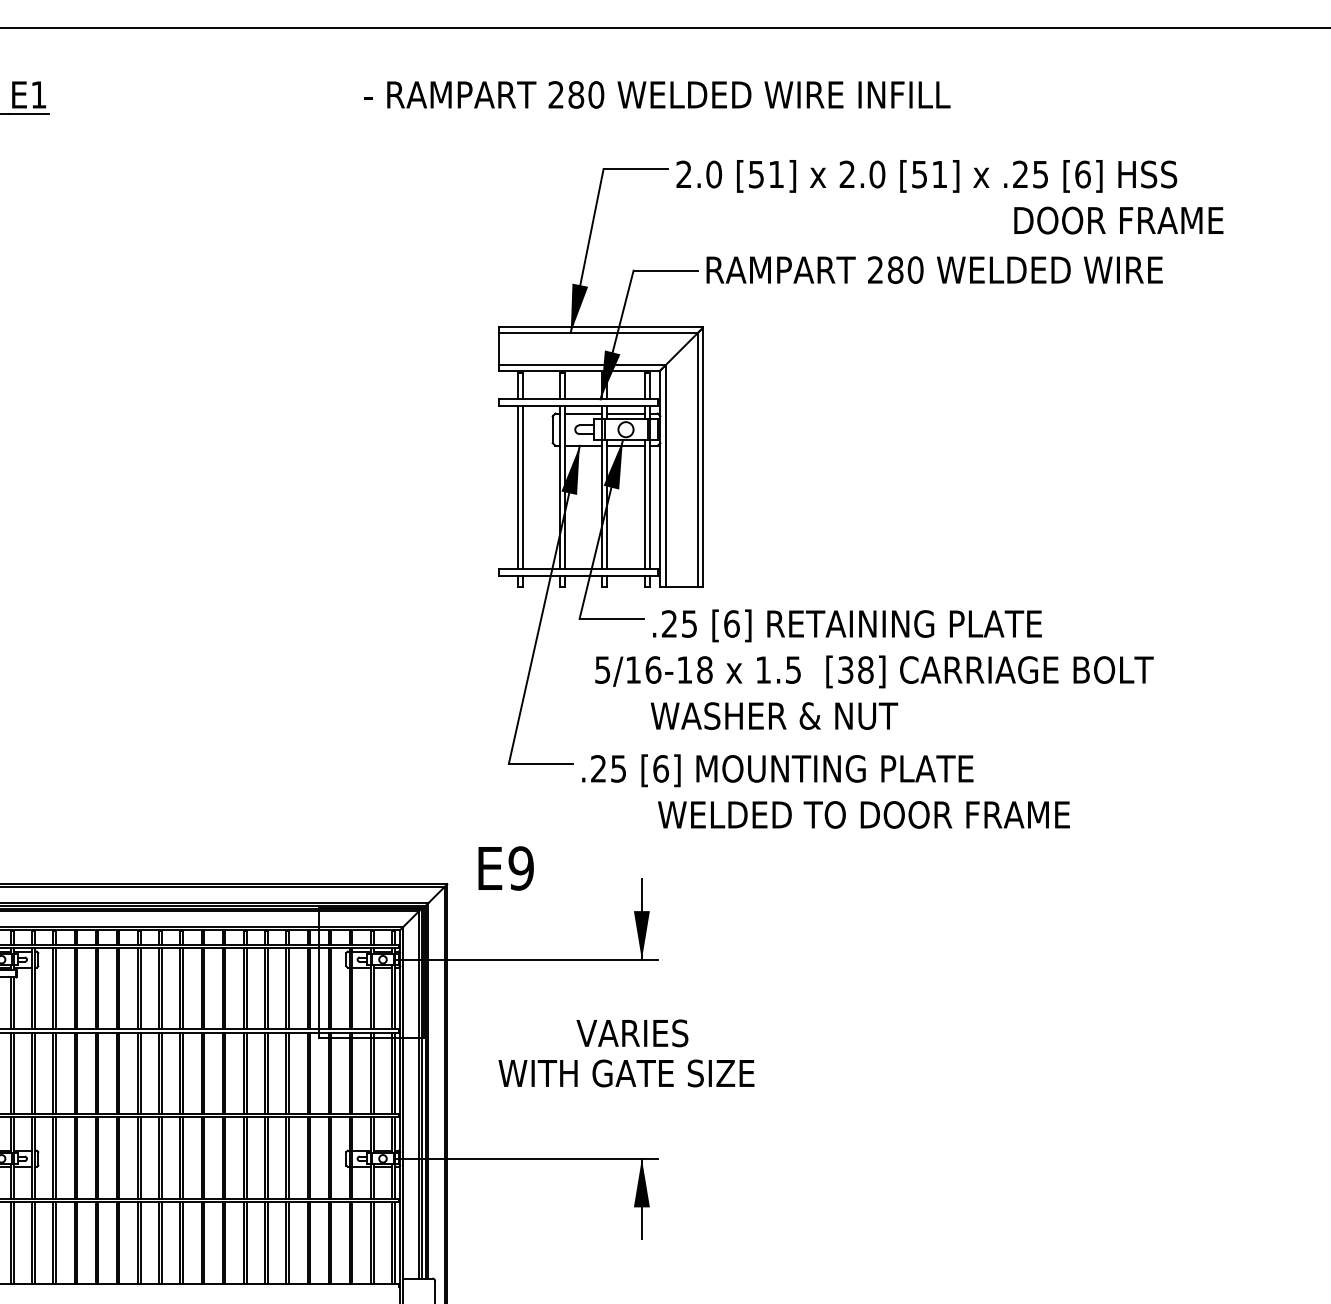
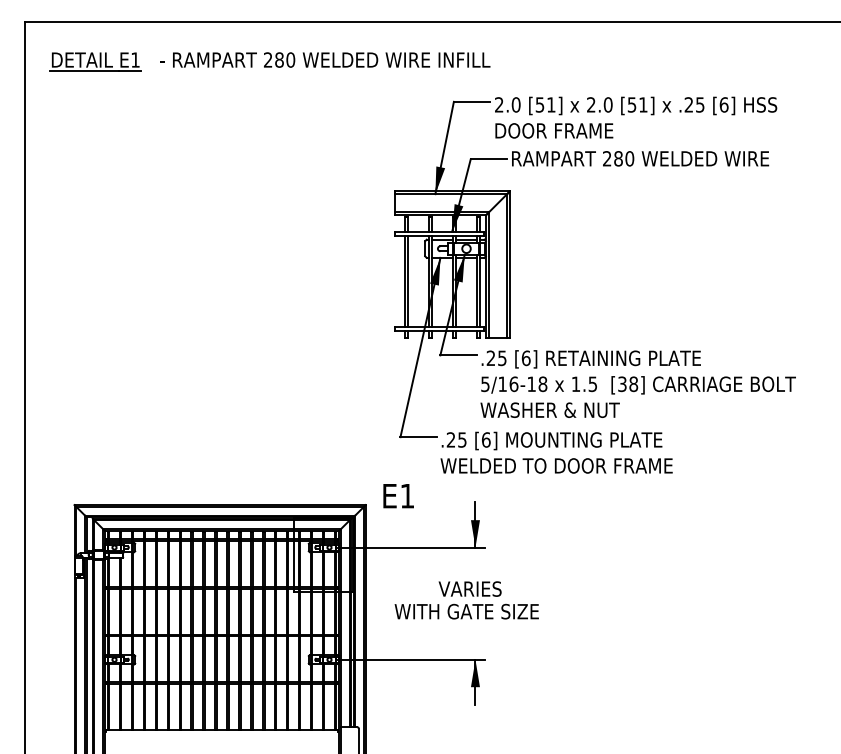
text: (657, 93) -> (325, 59), moved
text: (1119, 219) -> (554, 130), moved
text: (874, 672) -> (638, 385), moved
text: (863, 814) -> (556, 465), moved
text: (521, 867) -> (407, 495), E9 -> E1

